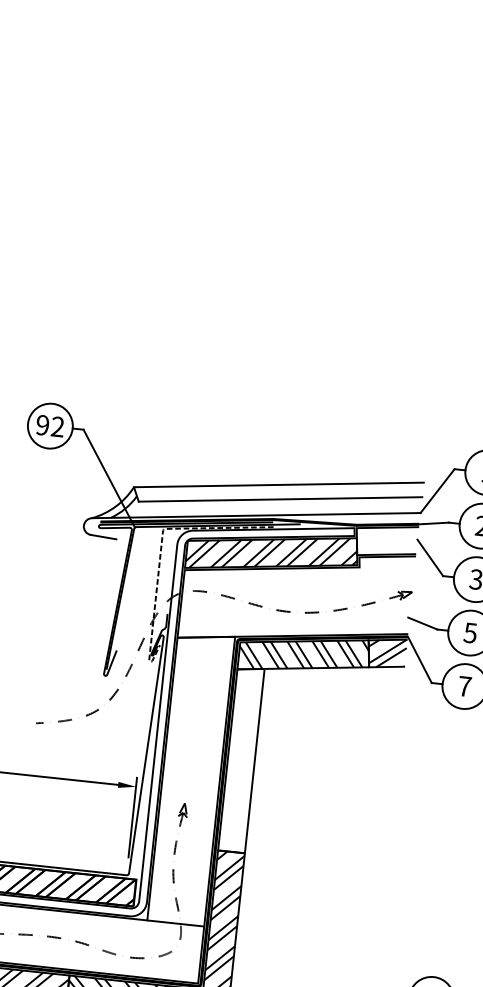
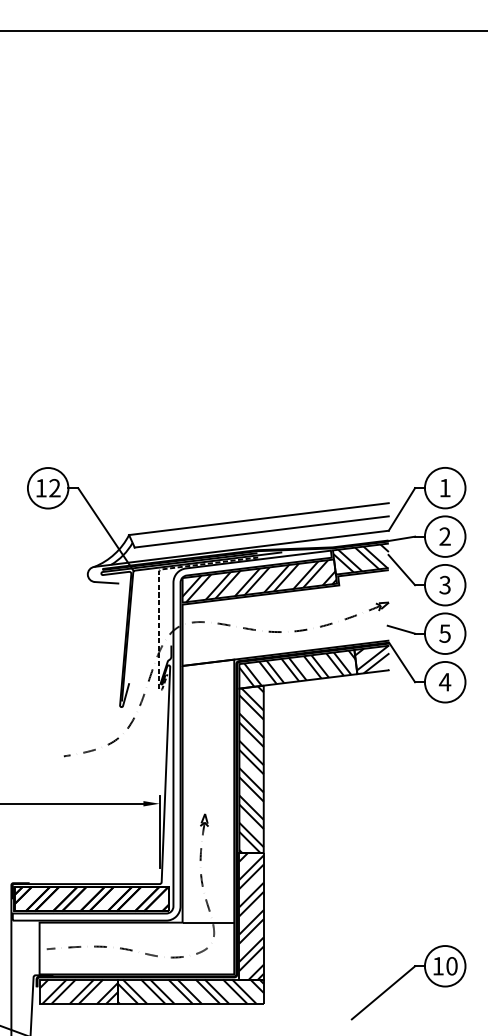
text: (41, 425) -> (40, 488), 92 -> 12
hatch: (386, 541) -> (360, 559), added
text: (464, 686) -> (444, 682), 7 -> 4
hatch: (241, 759) -> (251, 769), added

